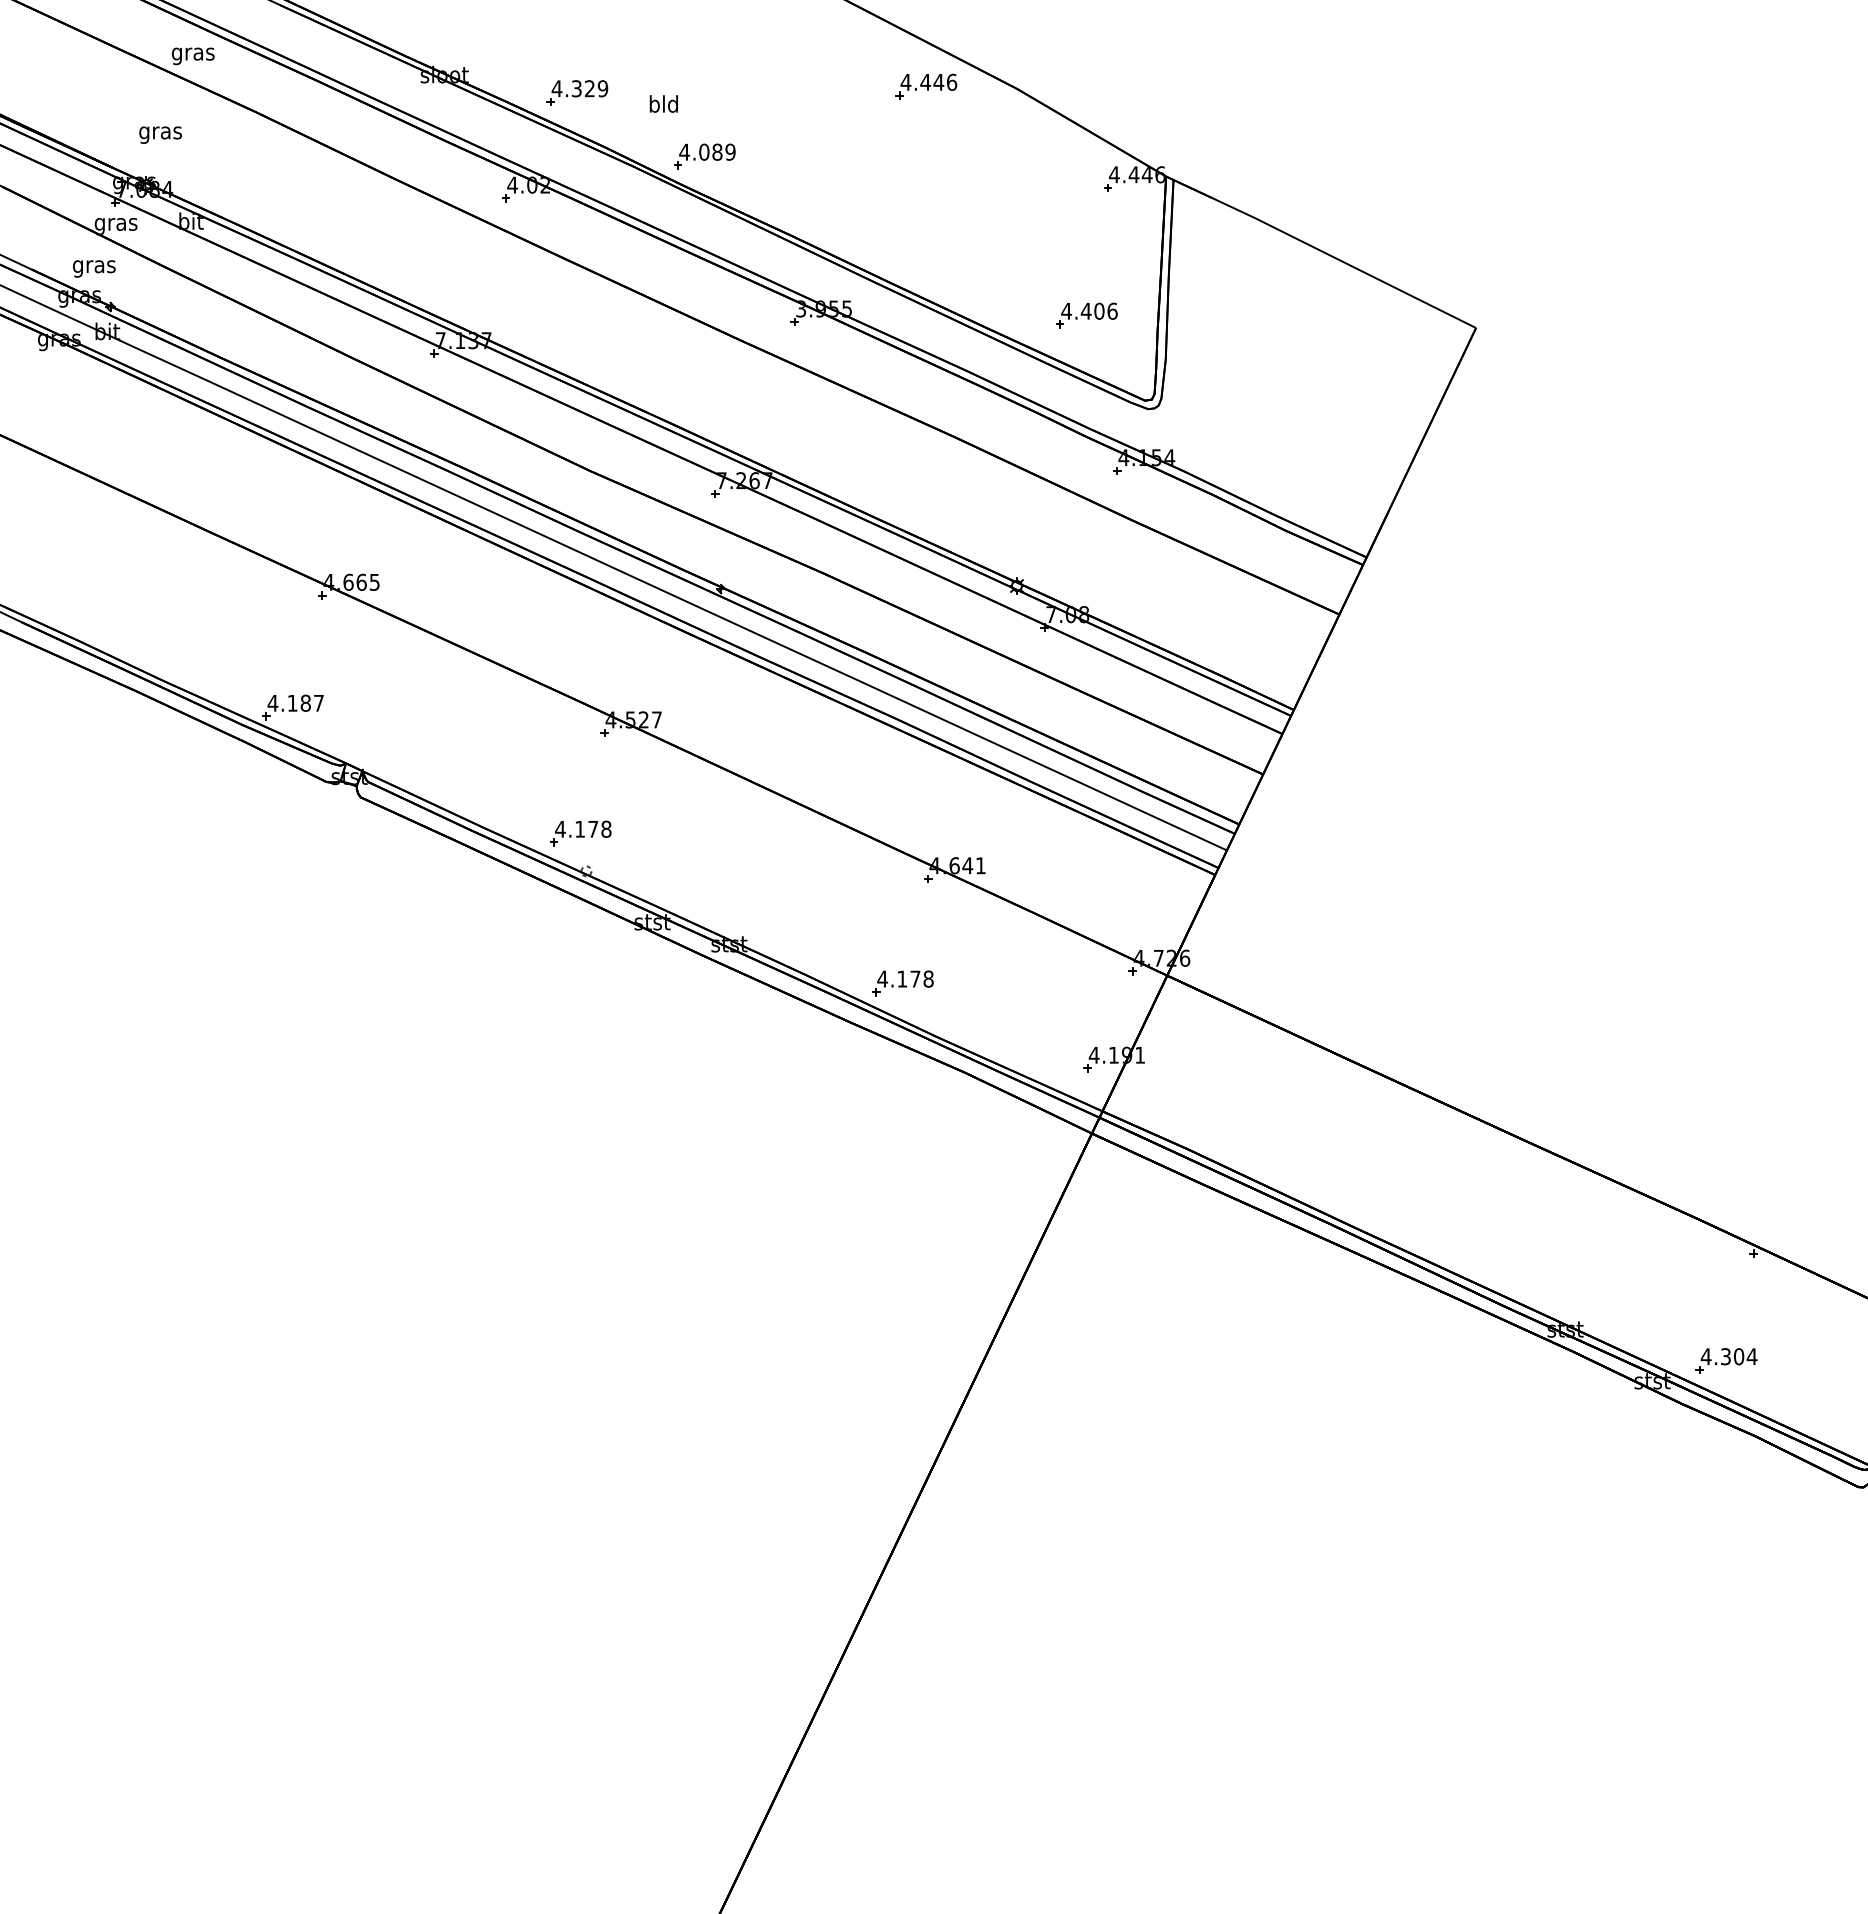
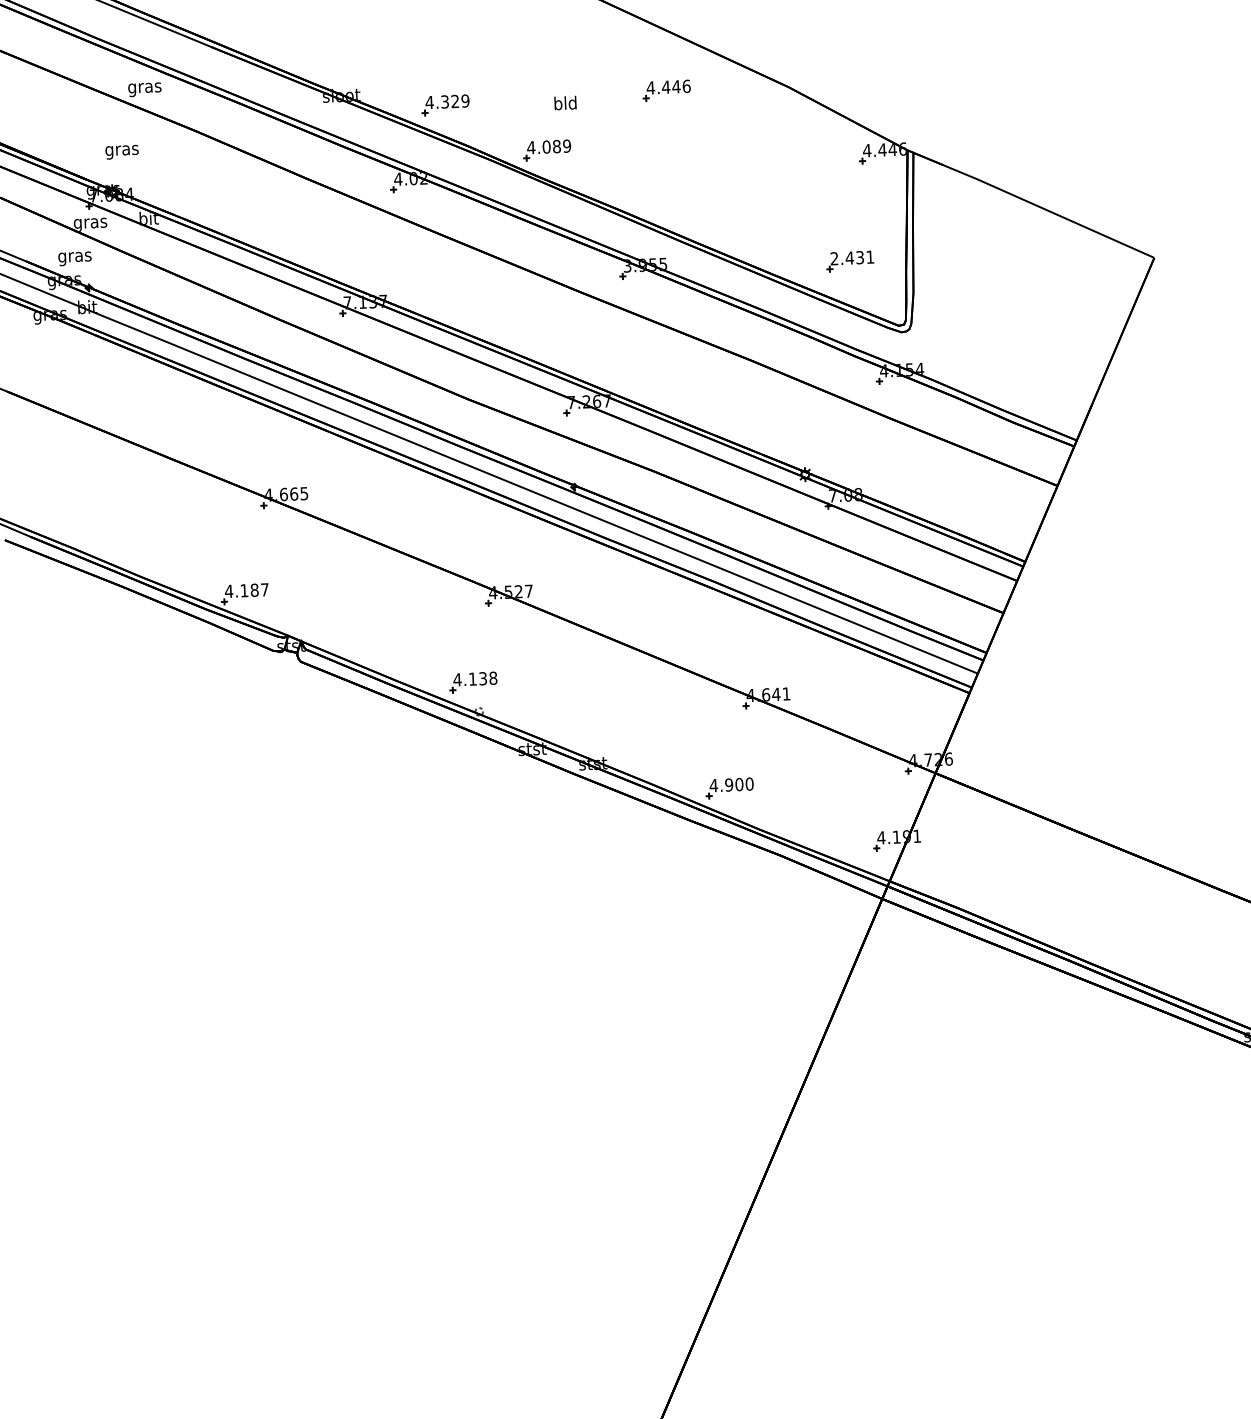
part: (926, 86) -> (666, 90), moved
text: (663, 103) -> (565, 102), moved
text: (1089, 310) -> (852, 257), 4.406 -> 2.431
text: (593, 828) -> (483, 678), 4.178 -> 4.138
text: (915, 978) -> (739, 784), 4.178 -> 4.900

